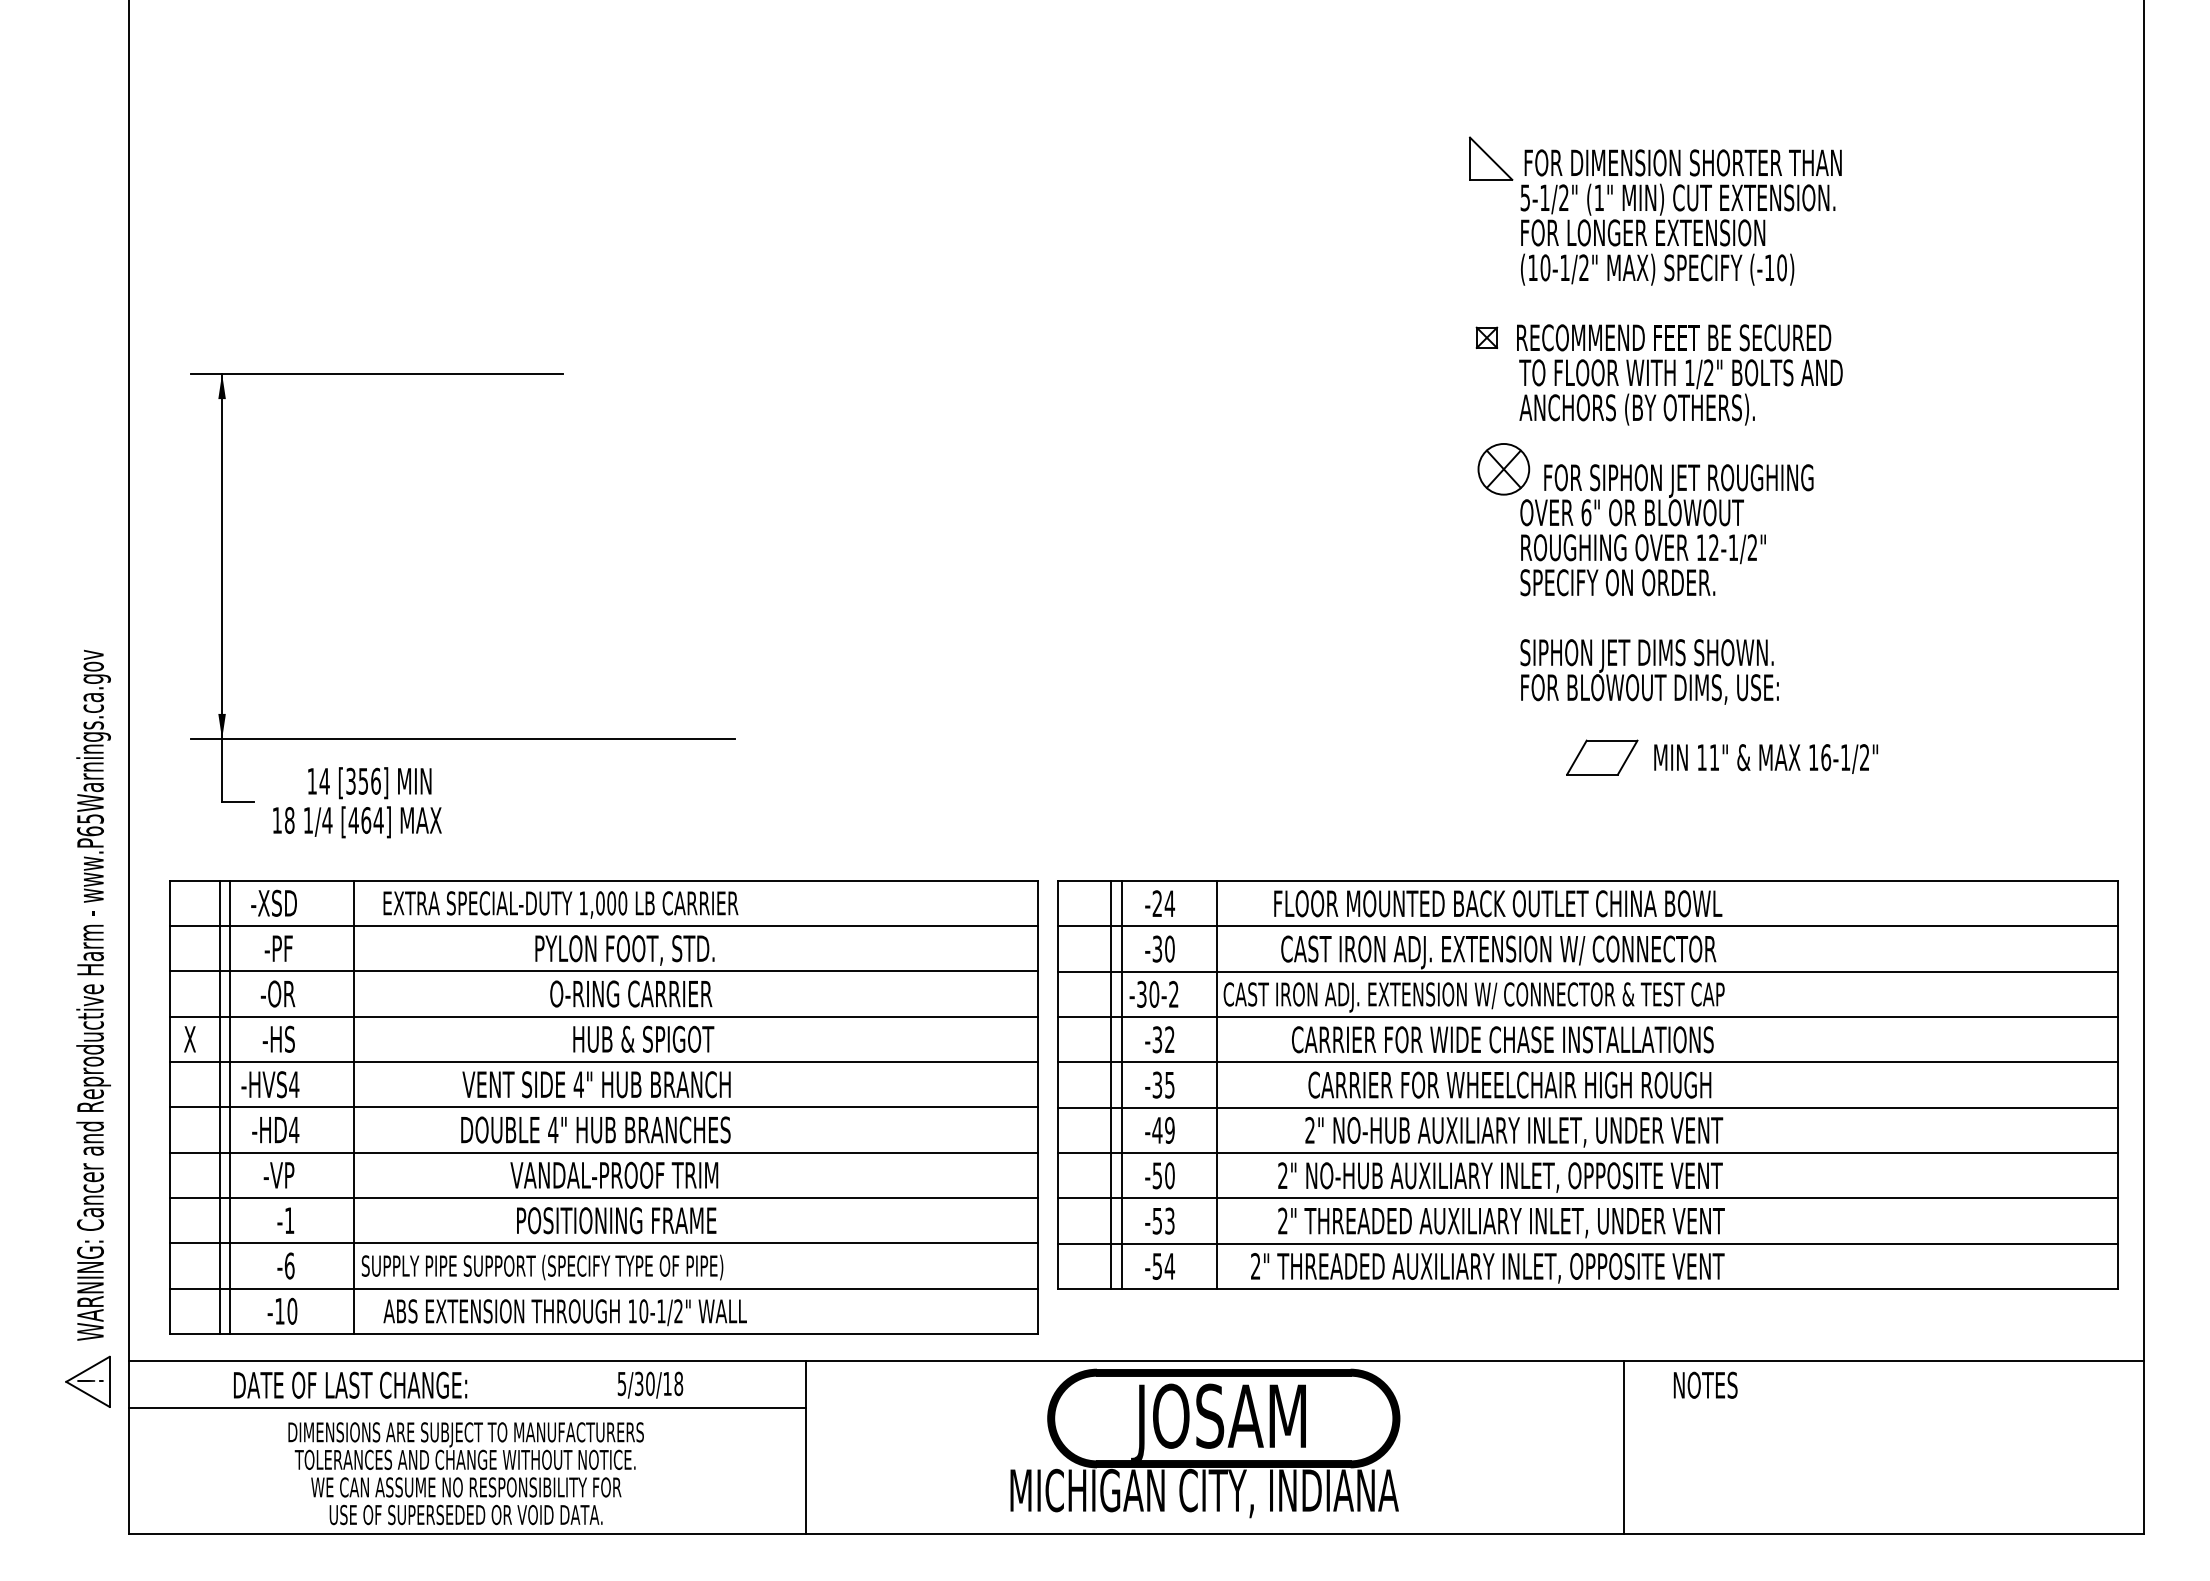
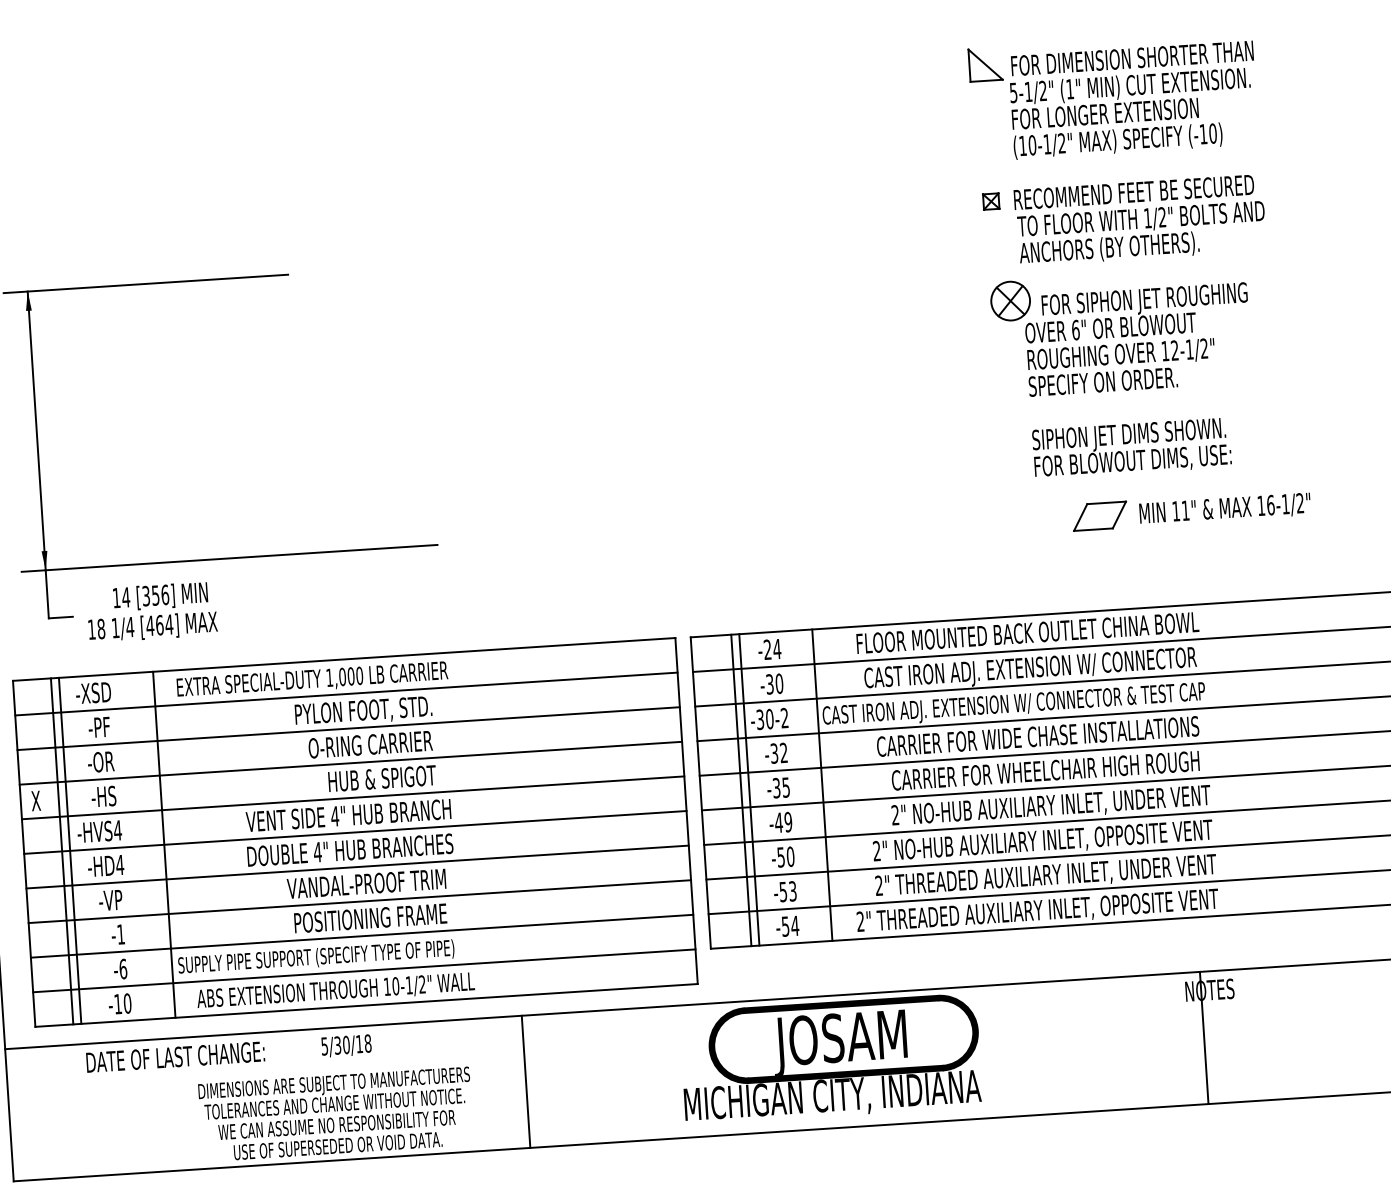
text: (650, 1384) -> (346, 1045), moved
line: (466, 1407) -> (265, 1068), removed
line: (1624, 1446) -> (1204, 1037), moved
text: (465, 1473) -> (335, 1114), moved

